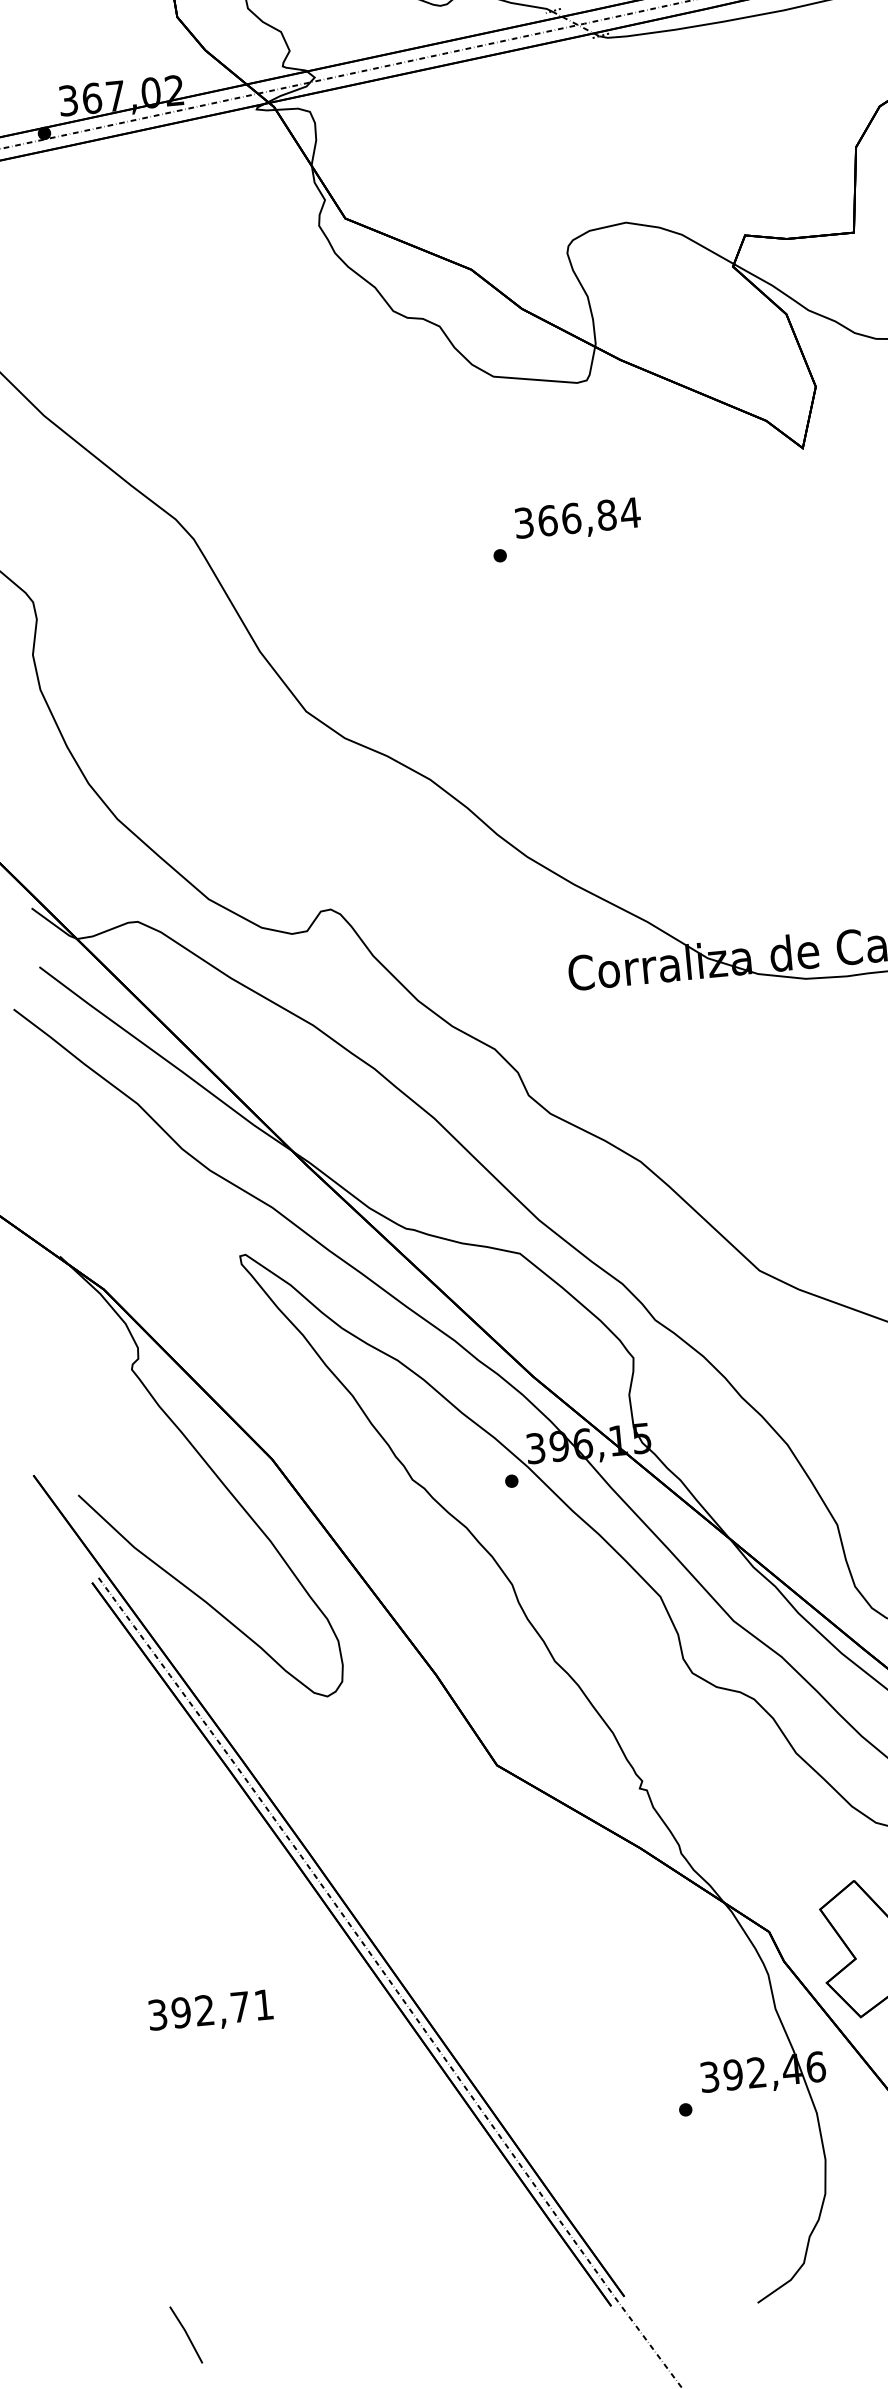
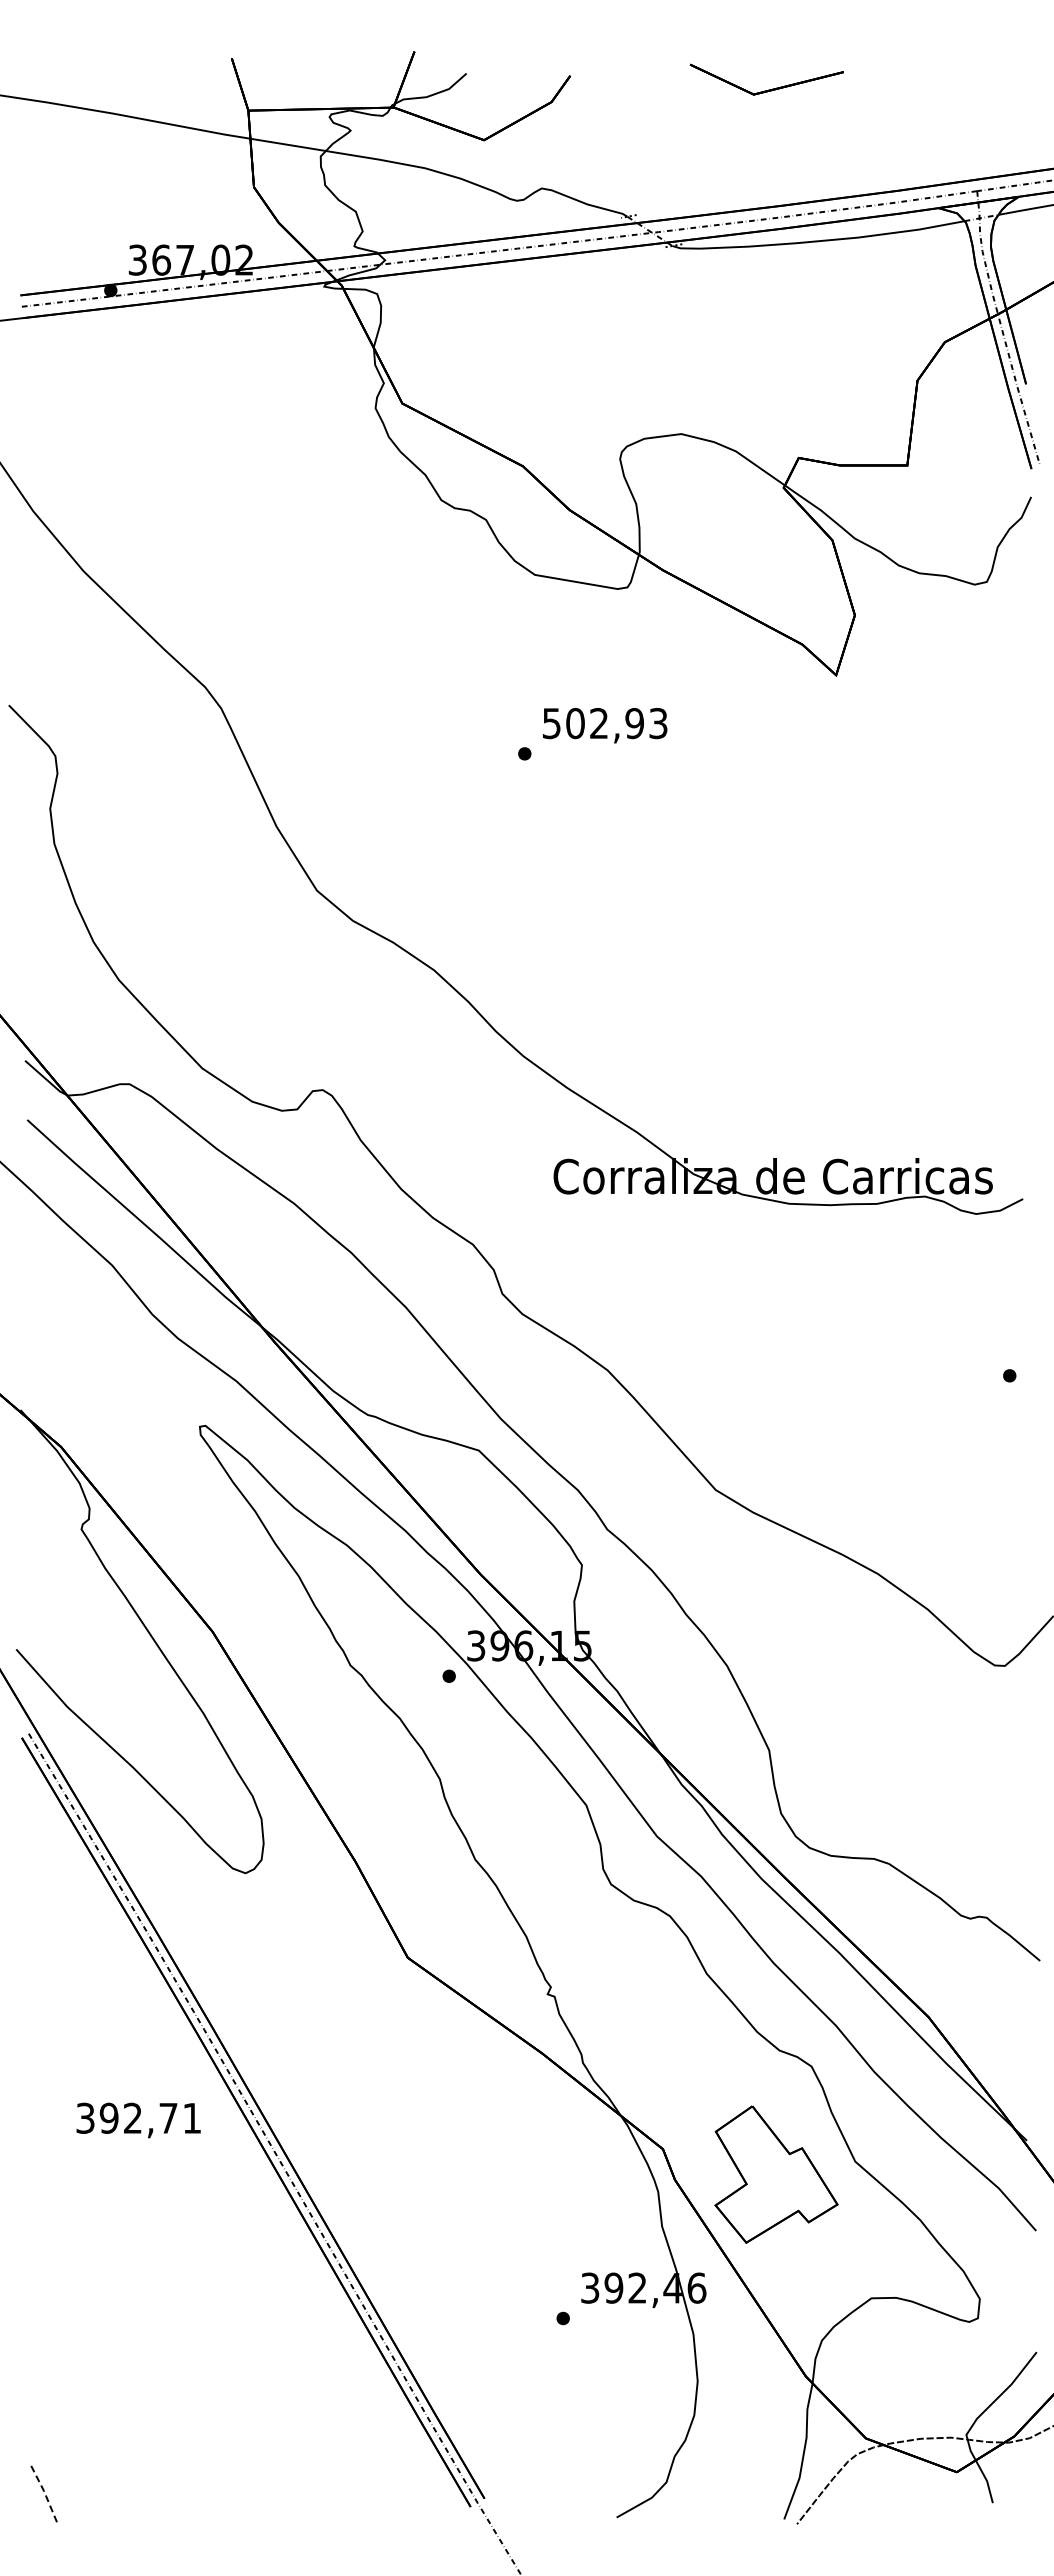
text: (577, 517) -> (605, 723), 366,84 -> 502,93
text: (210, 2012) -> (138, 2120), moved
line: (186, 2334) -> (45, 2495), solid -> dashed

